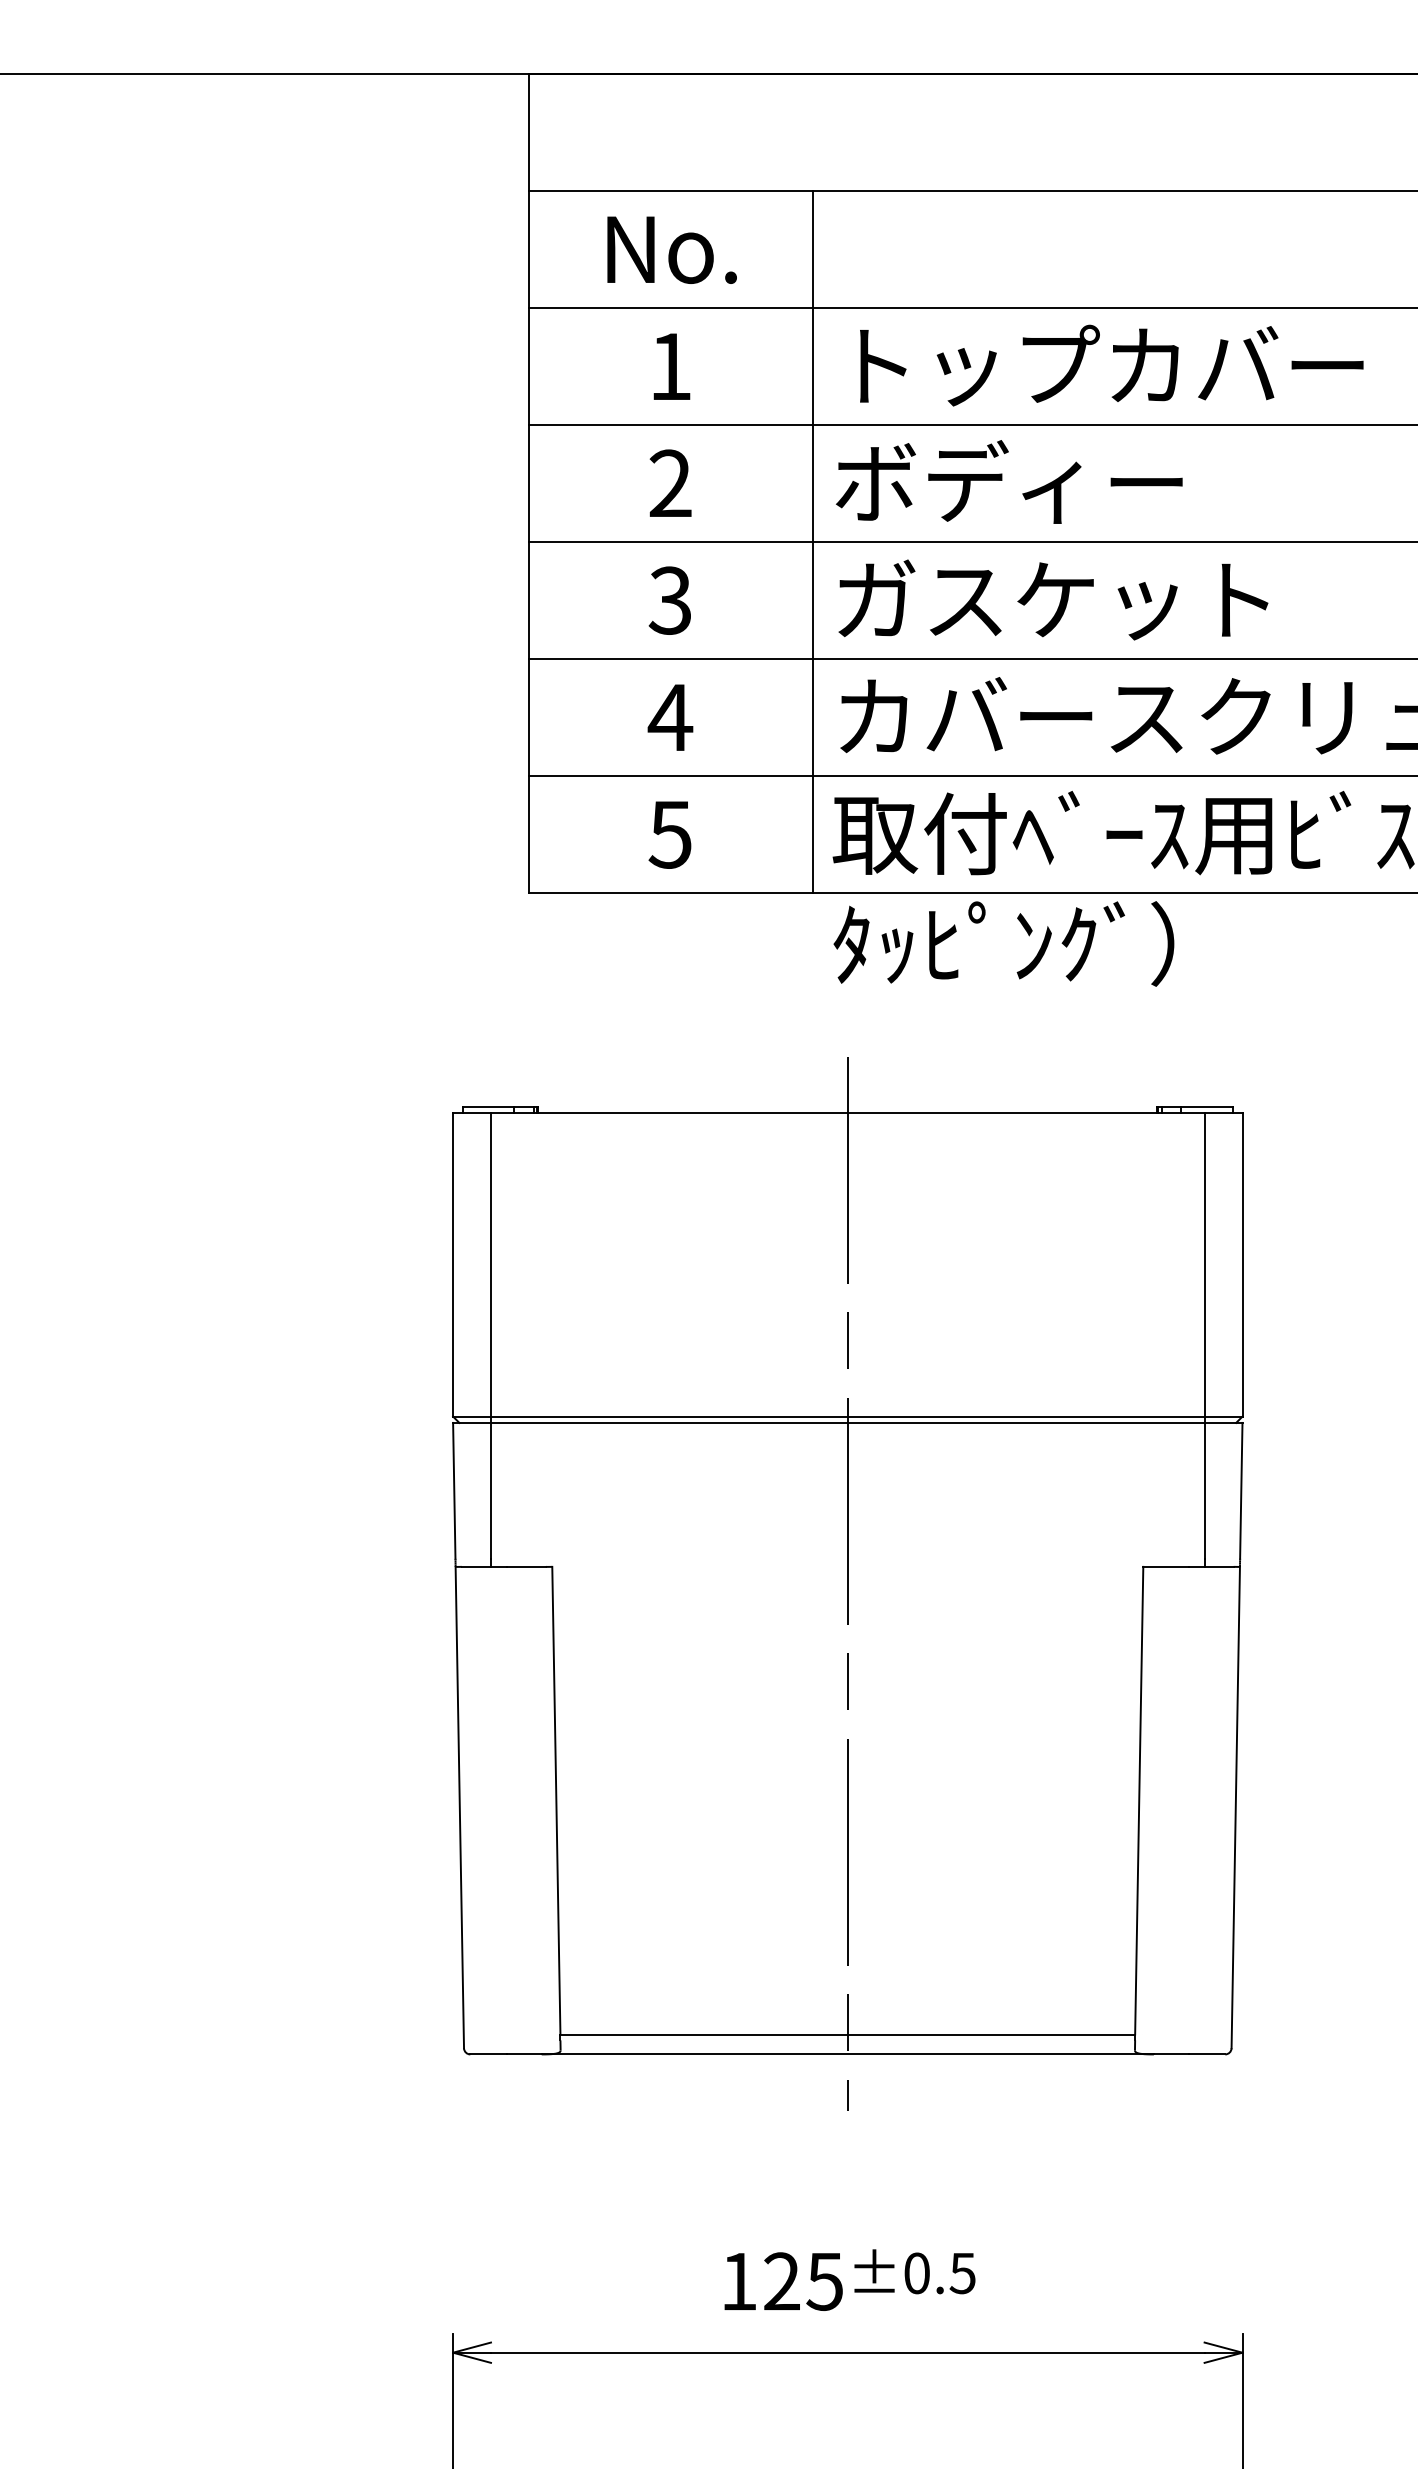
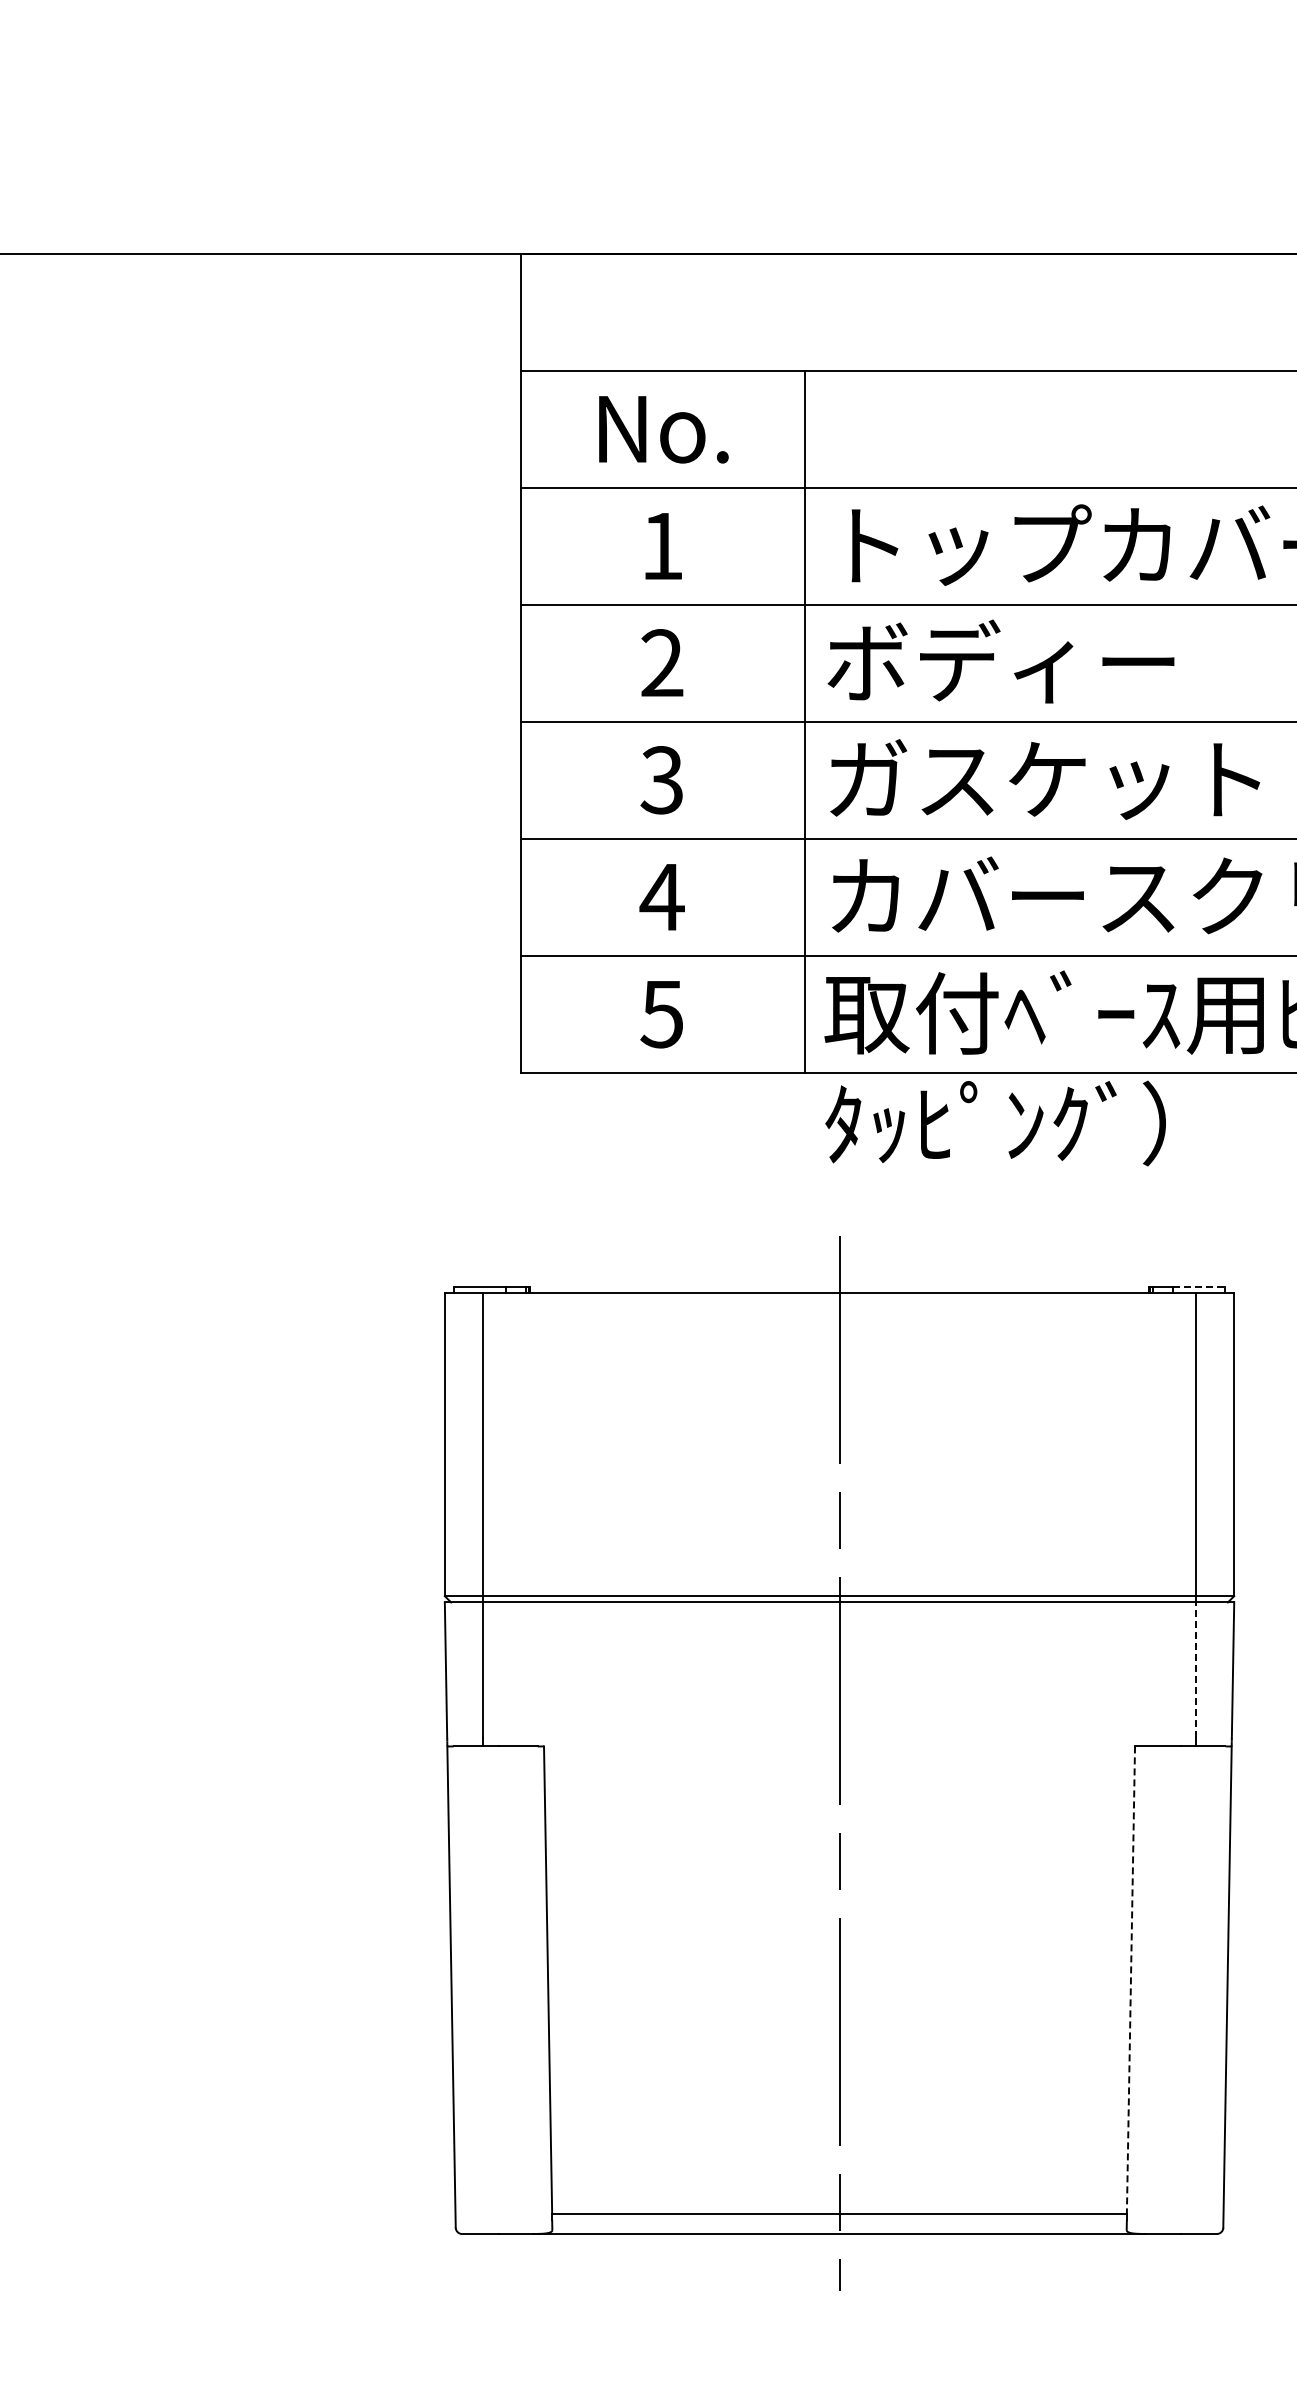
line: (1207, 1107) -> (1199, 1287), solid -> dashed
line: (1204, 1490) -> (1196, 1670), solid -> dashed
line: (1139, 1800) -> (1131, 1980), solid -> dashed

